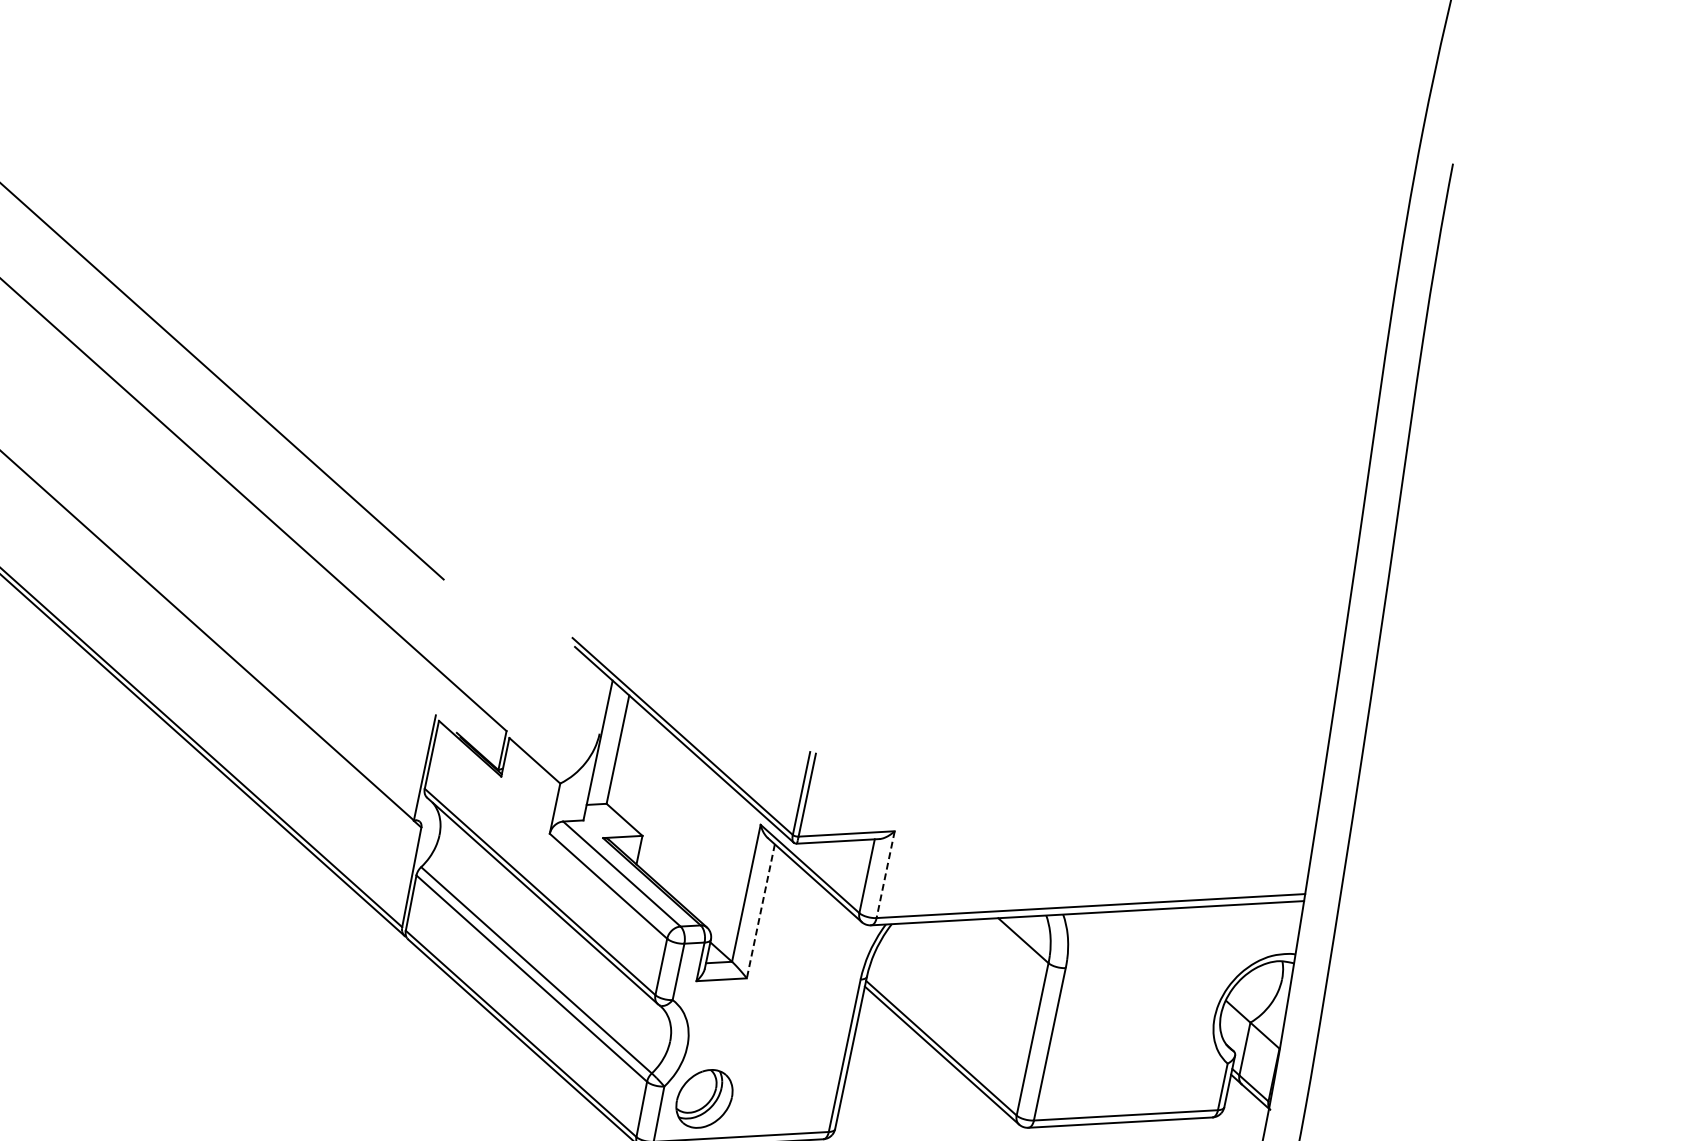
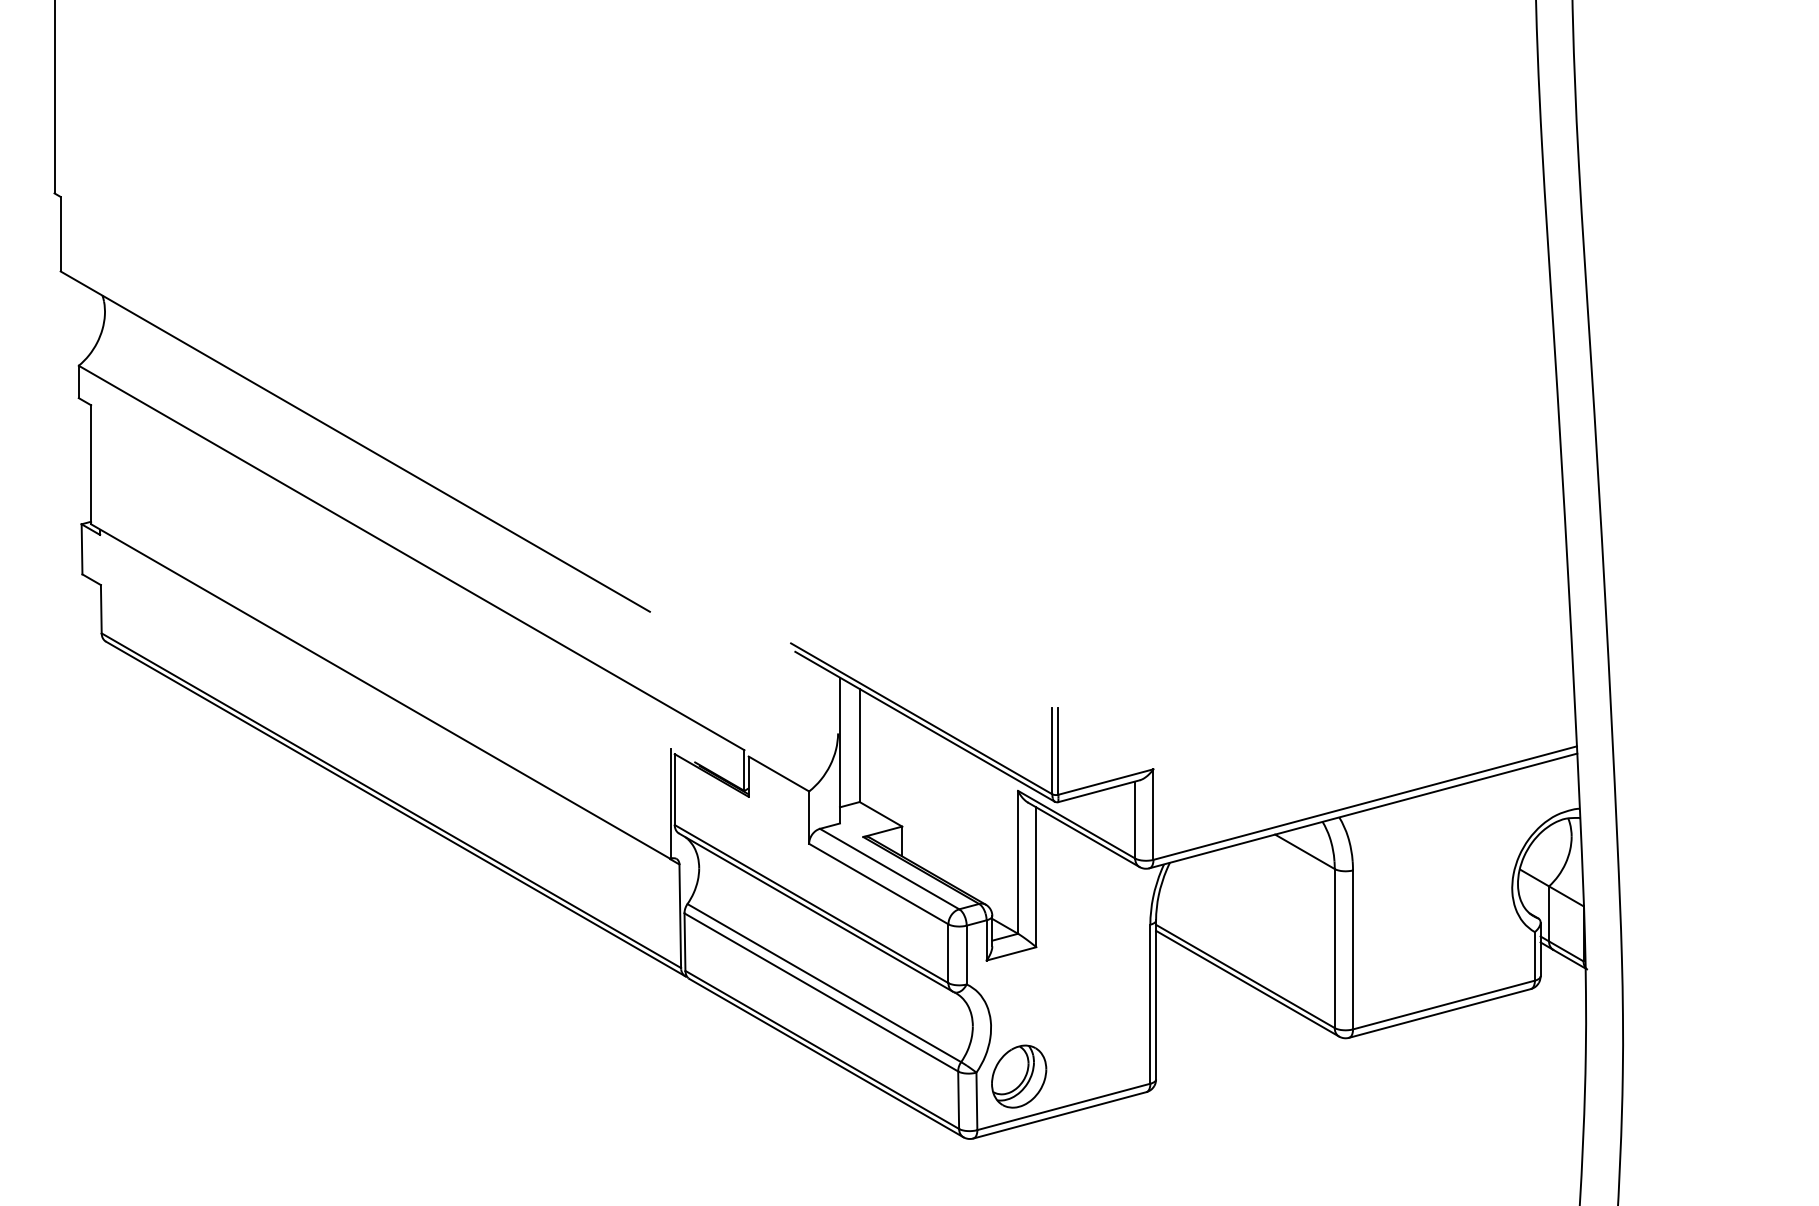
line: (885, 875) -> (1153, 815), dashed -> solid
line: (760, 911) -> (1036, 877), dashed -> solid

